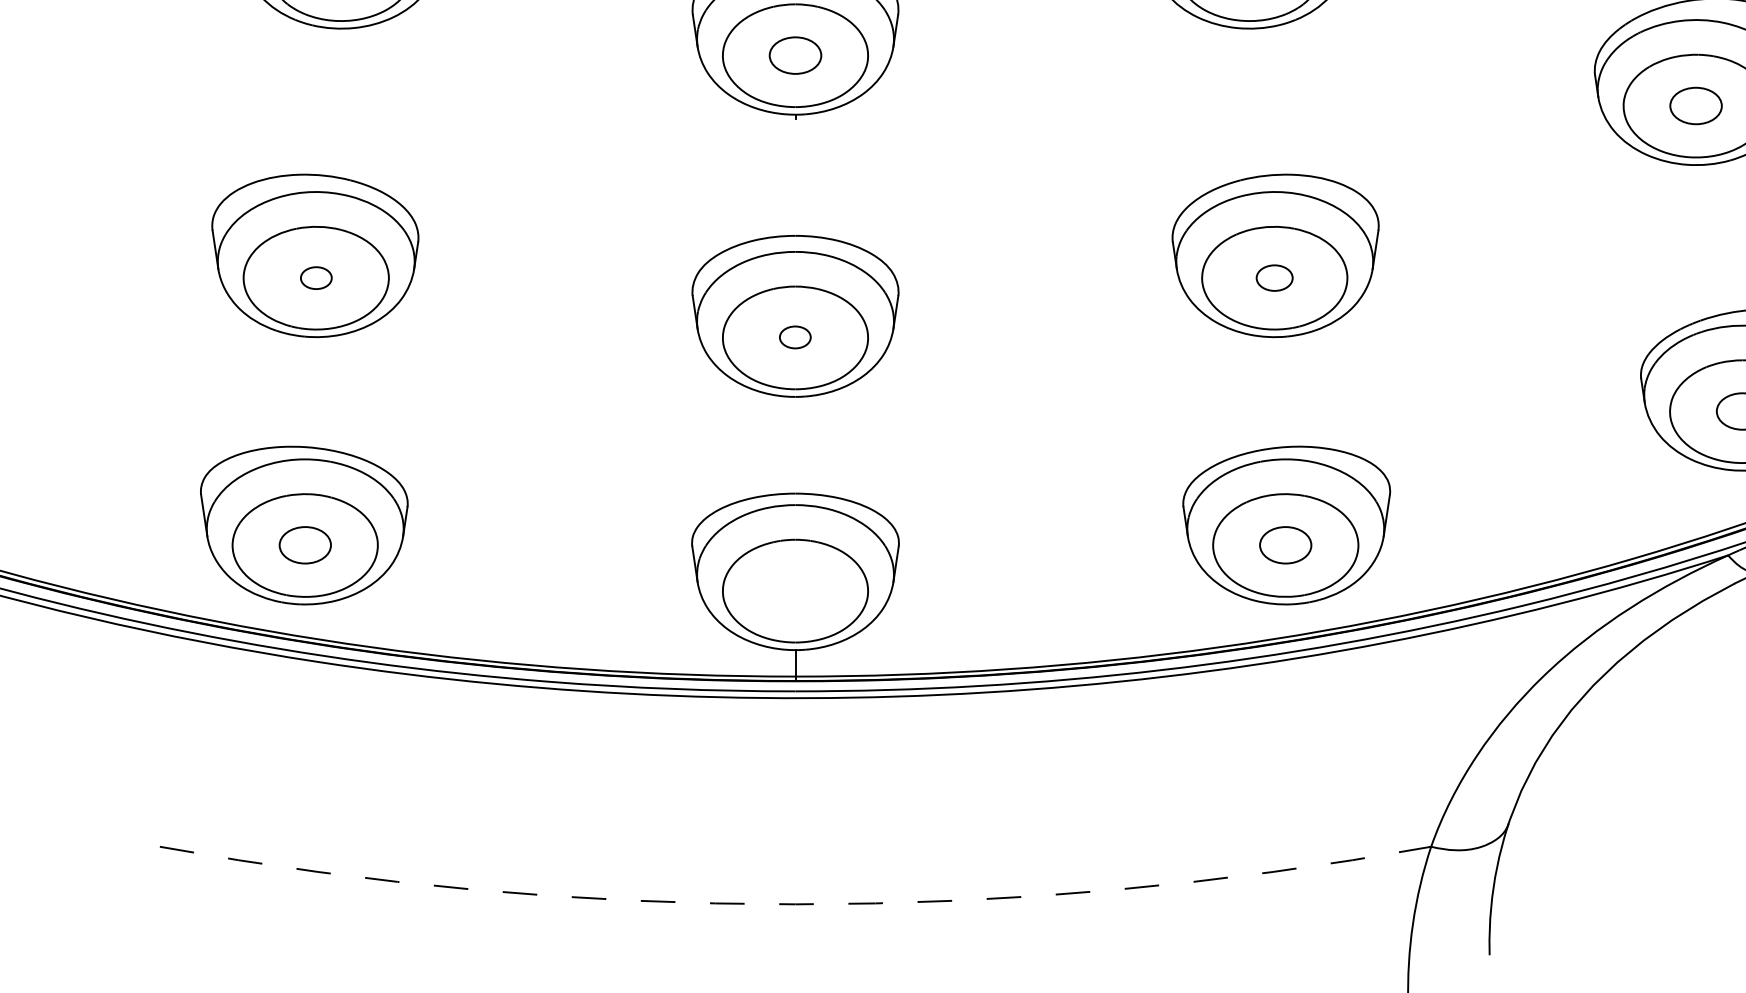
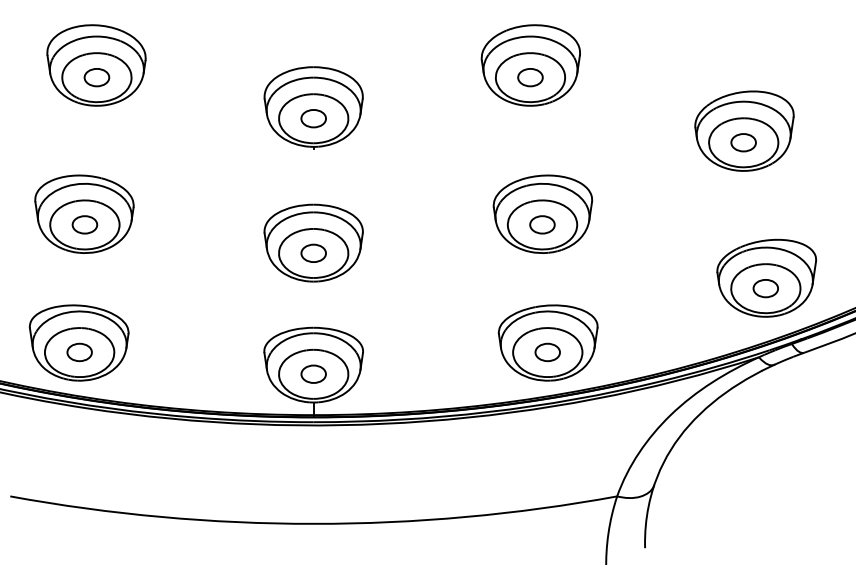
part: (315, 277) -> (84, 224), size x1.67
part: (1274, 277) -> (542, 224), size x1.43
part: (795, 335) -> (313, 252), size x1.67
part: (795, 589) -> (313, 373), added
arc: (795, 903) -> (313, 523), dashed -> solid

